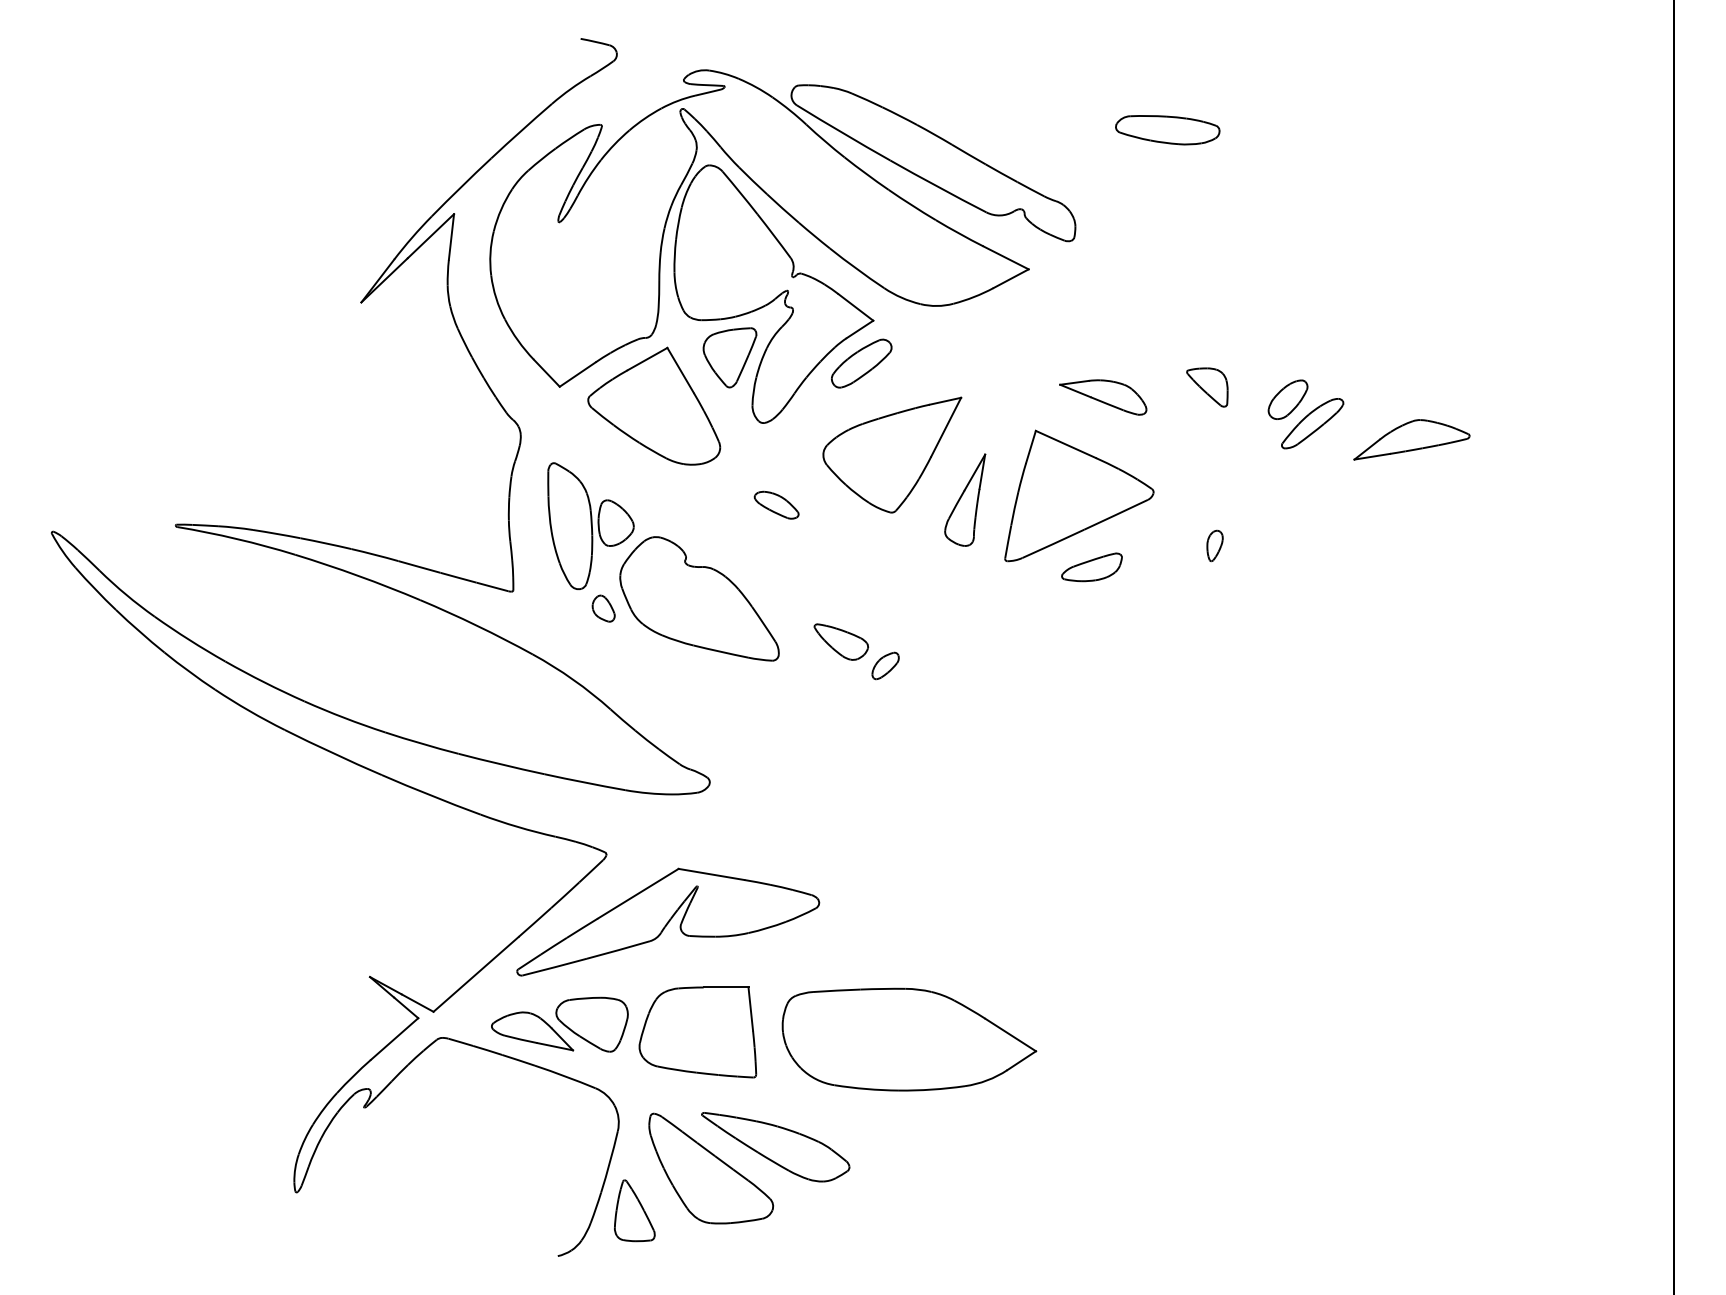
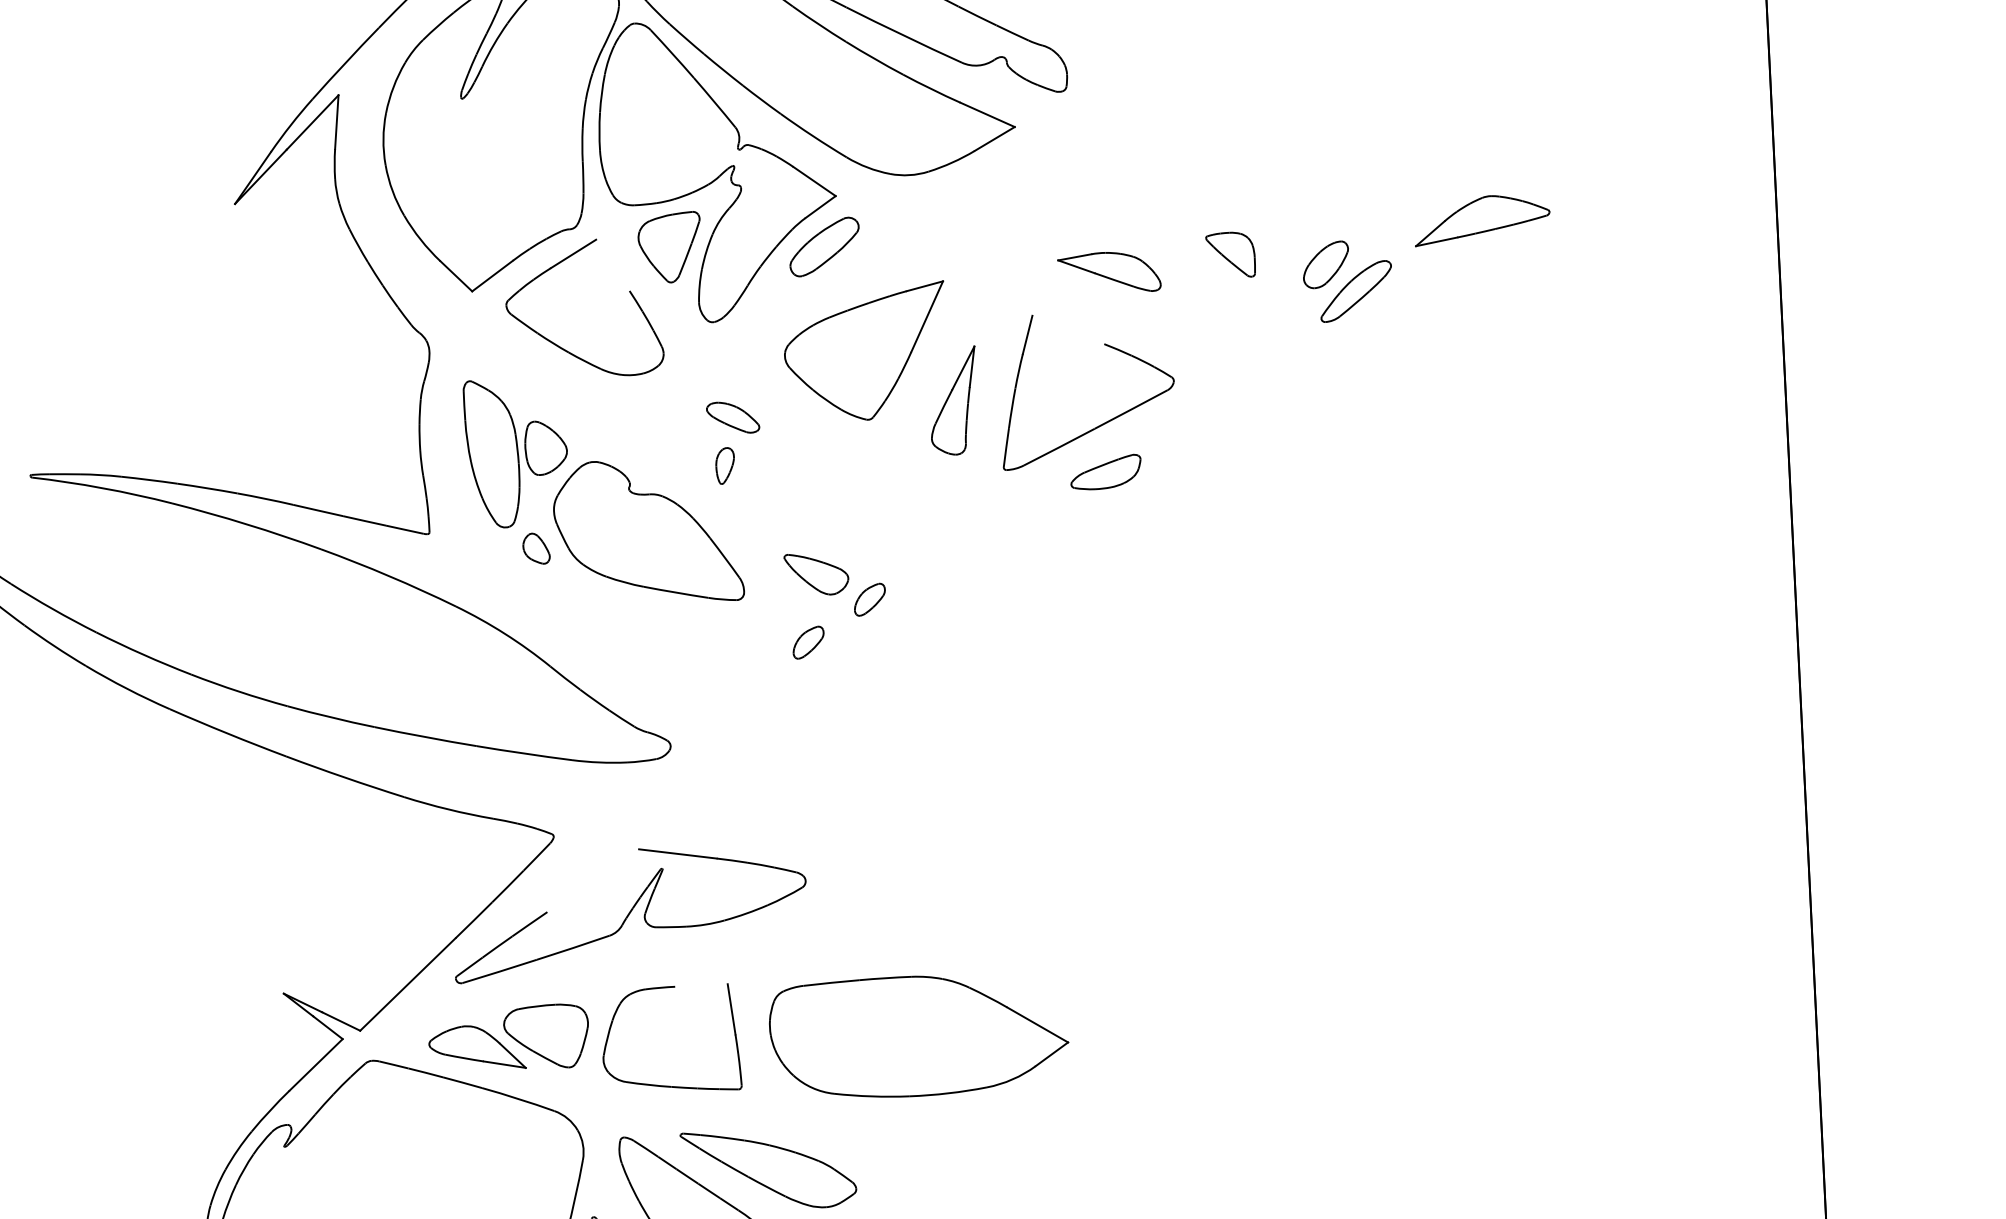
line: (680, 369) -> (612, 264), removed
part: (1411, 439) -> (1481, 219), moved
line: (1065, 444) -> (1067, 330), removed
part: (1214, 545) -> (724, 465), moved
part: (831, 699) -> (808, 642), added
line: (637, 893) -> (592, 880), removed
line: (725, 987) -> (700, 985), removed

